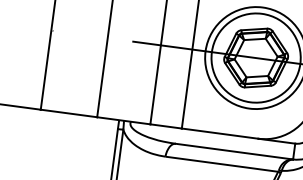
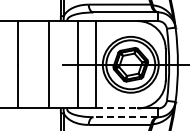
line: (221, 133) -> (117, 108), solid -> dashed
line: (233, 152) -> (125, 117), solid -> dashed

